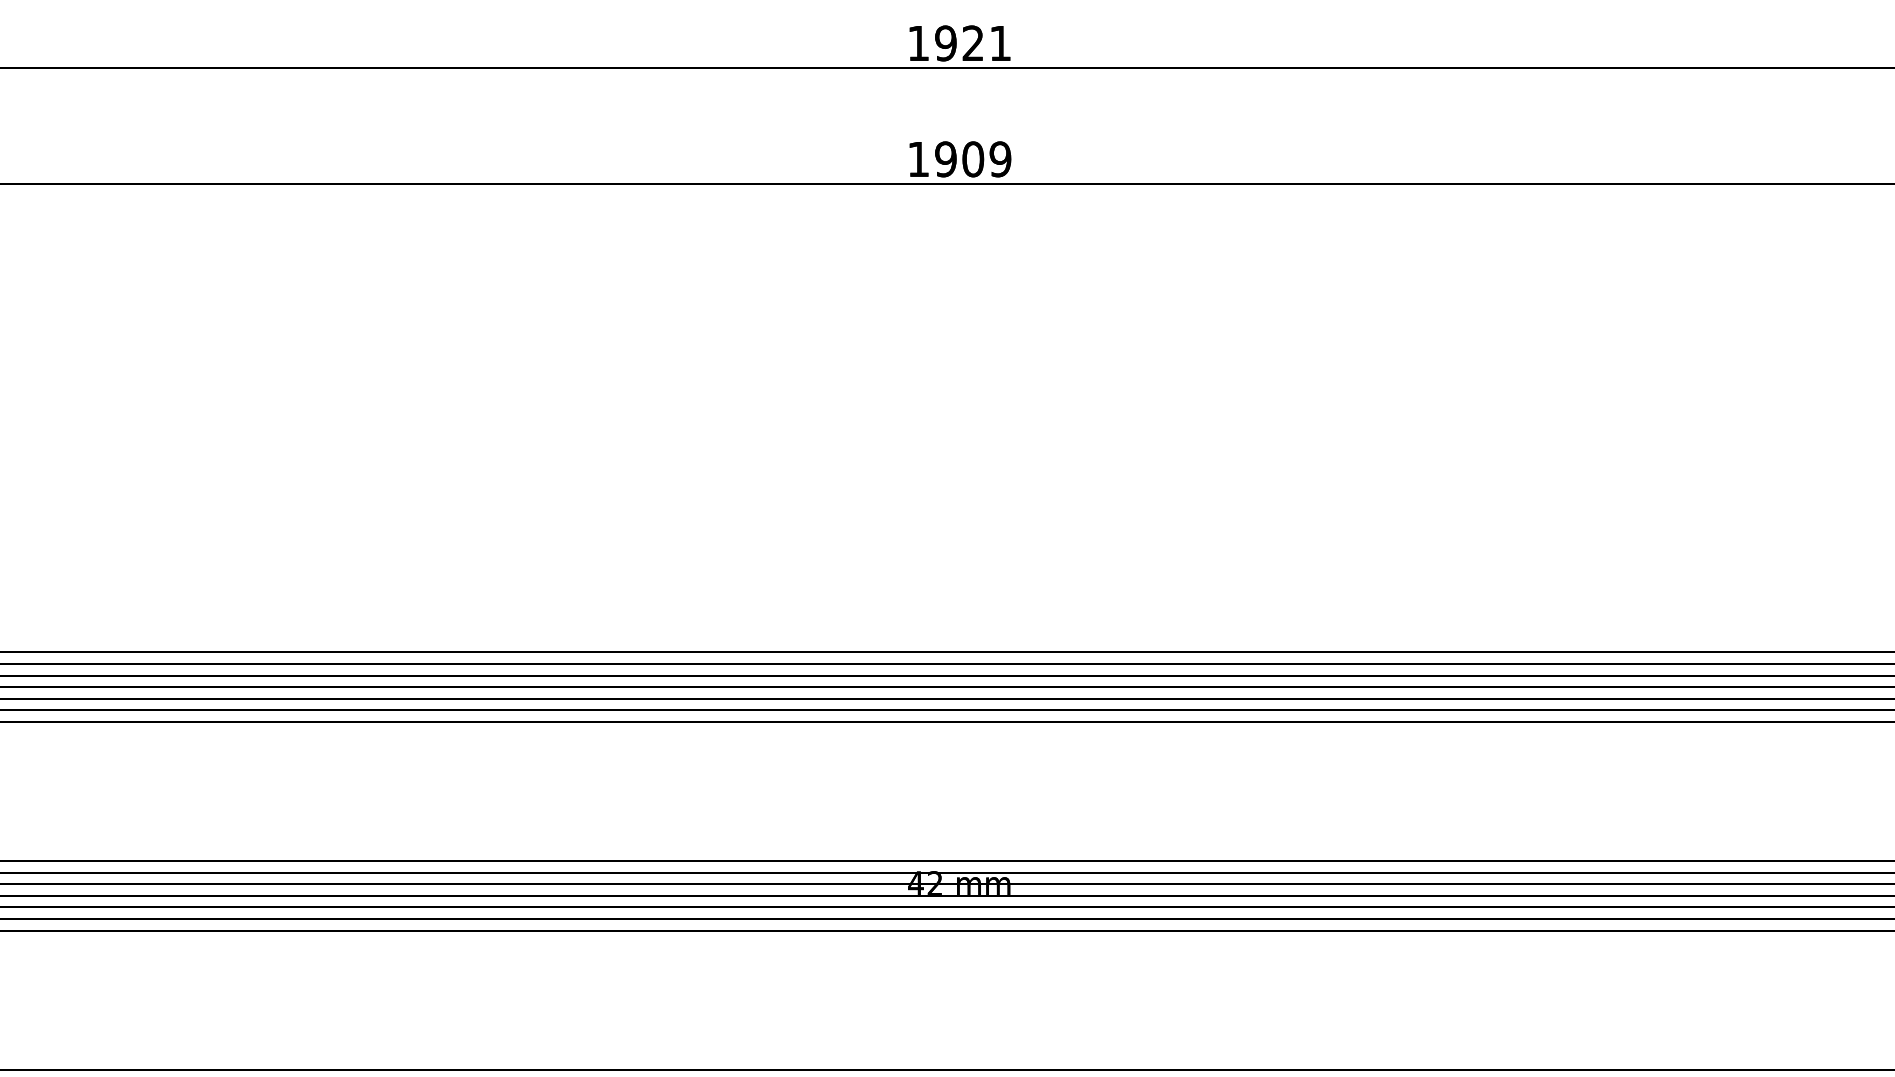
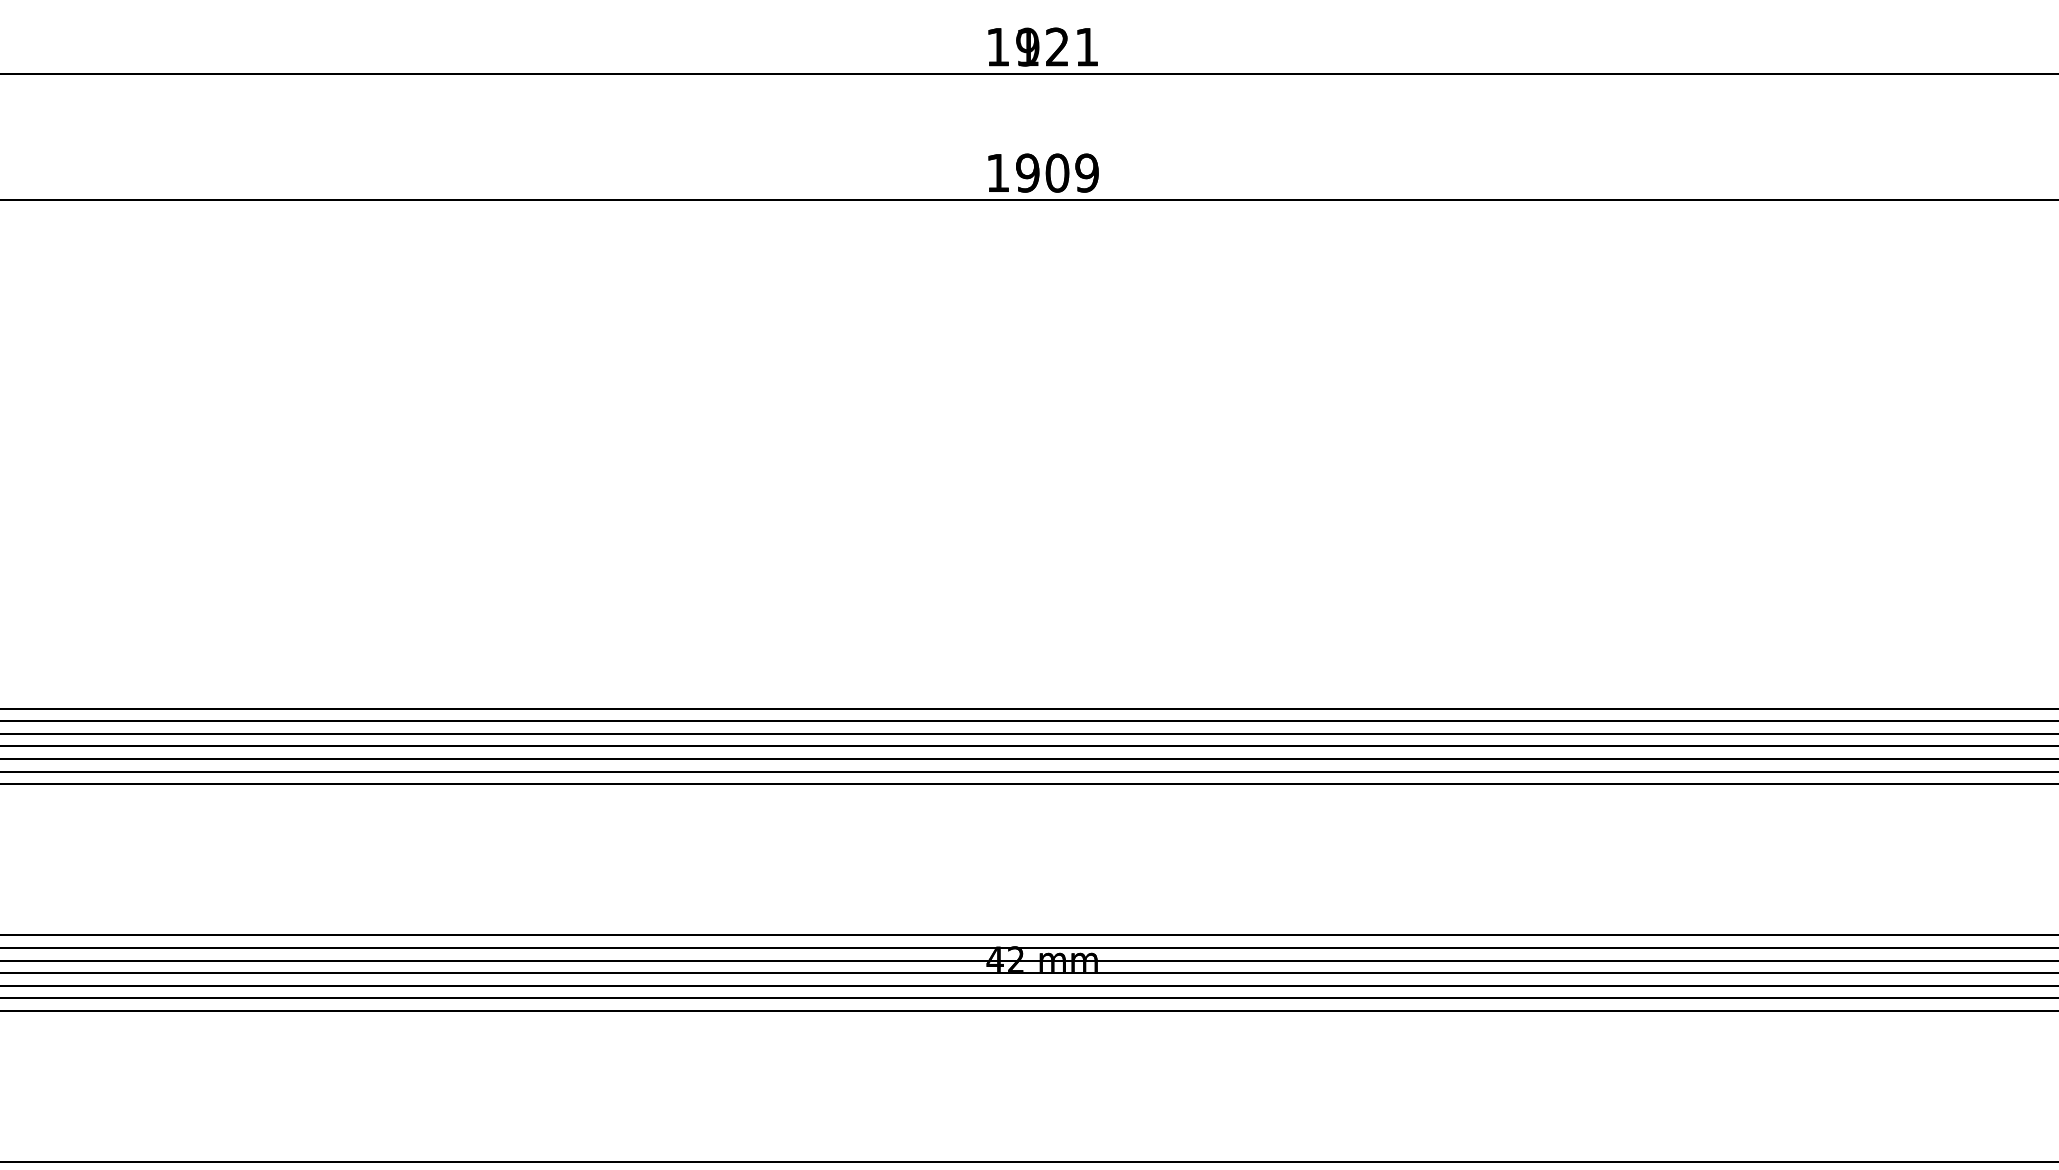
text: (945, 42) -> (1027, 46), 1921 -> 1121

